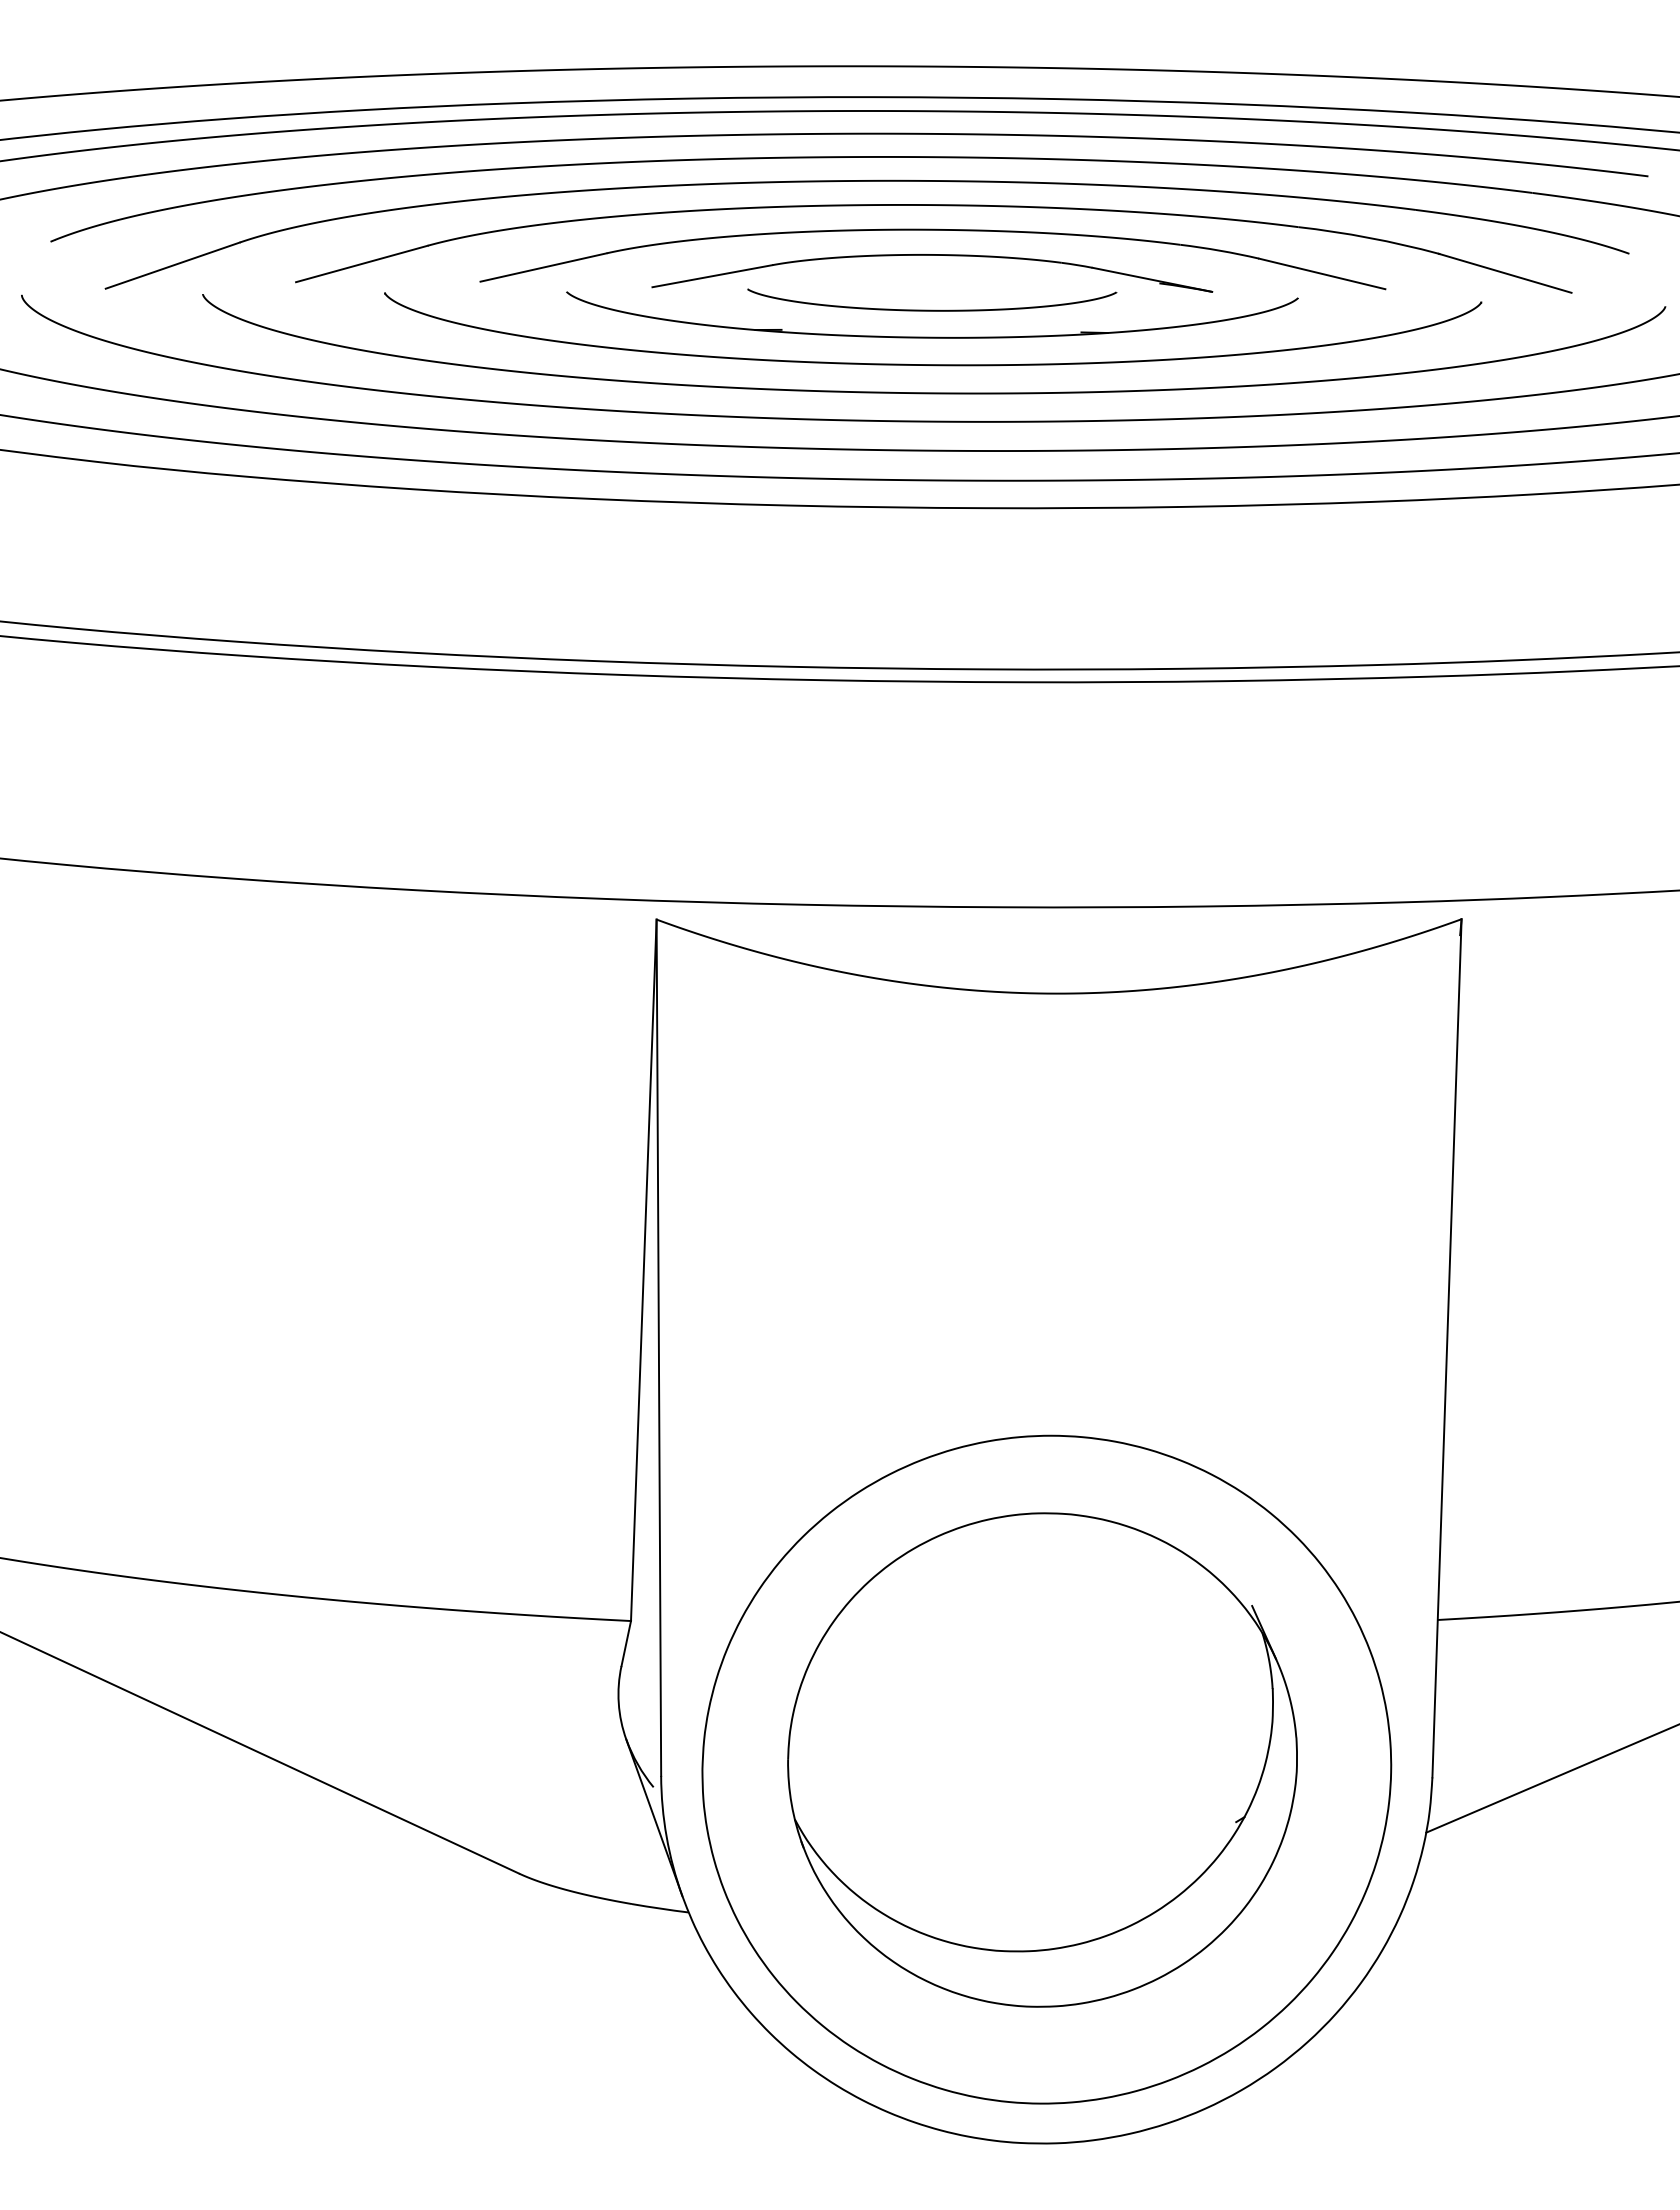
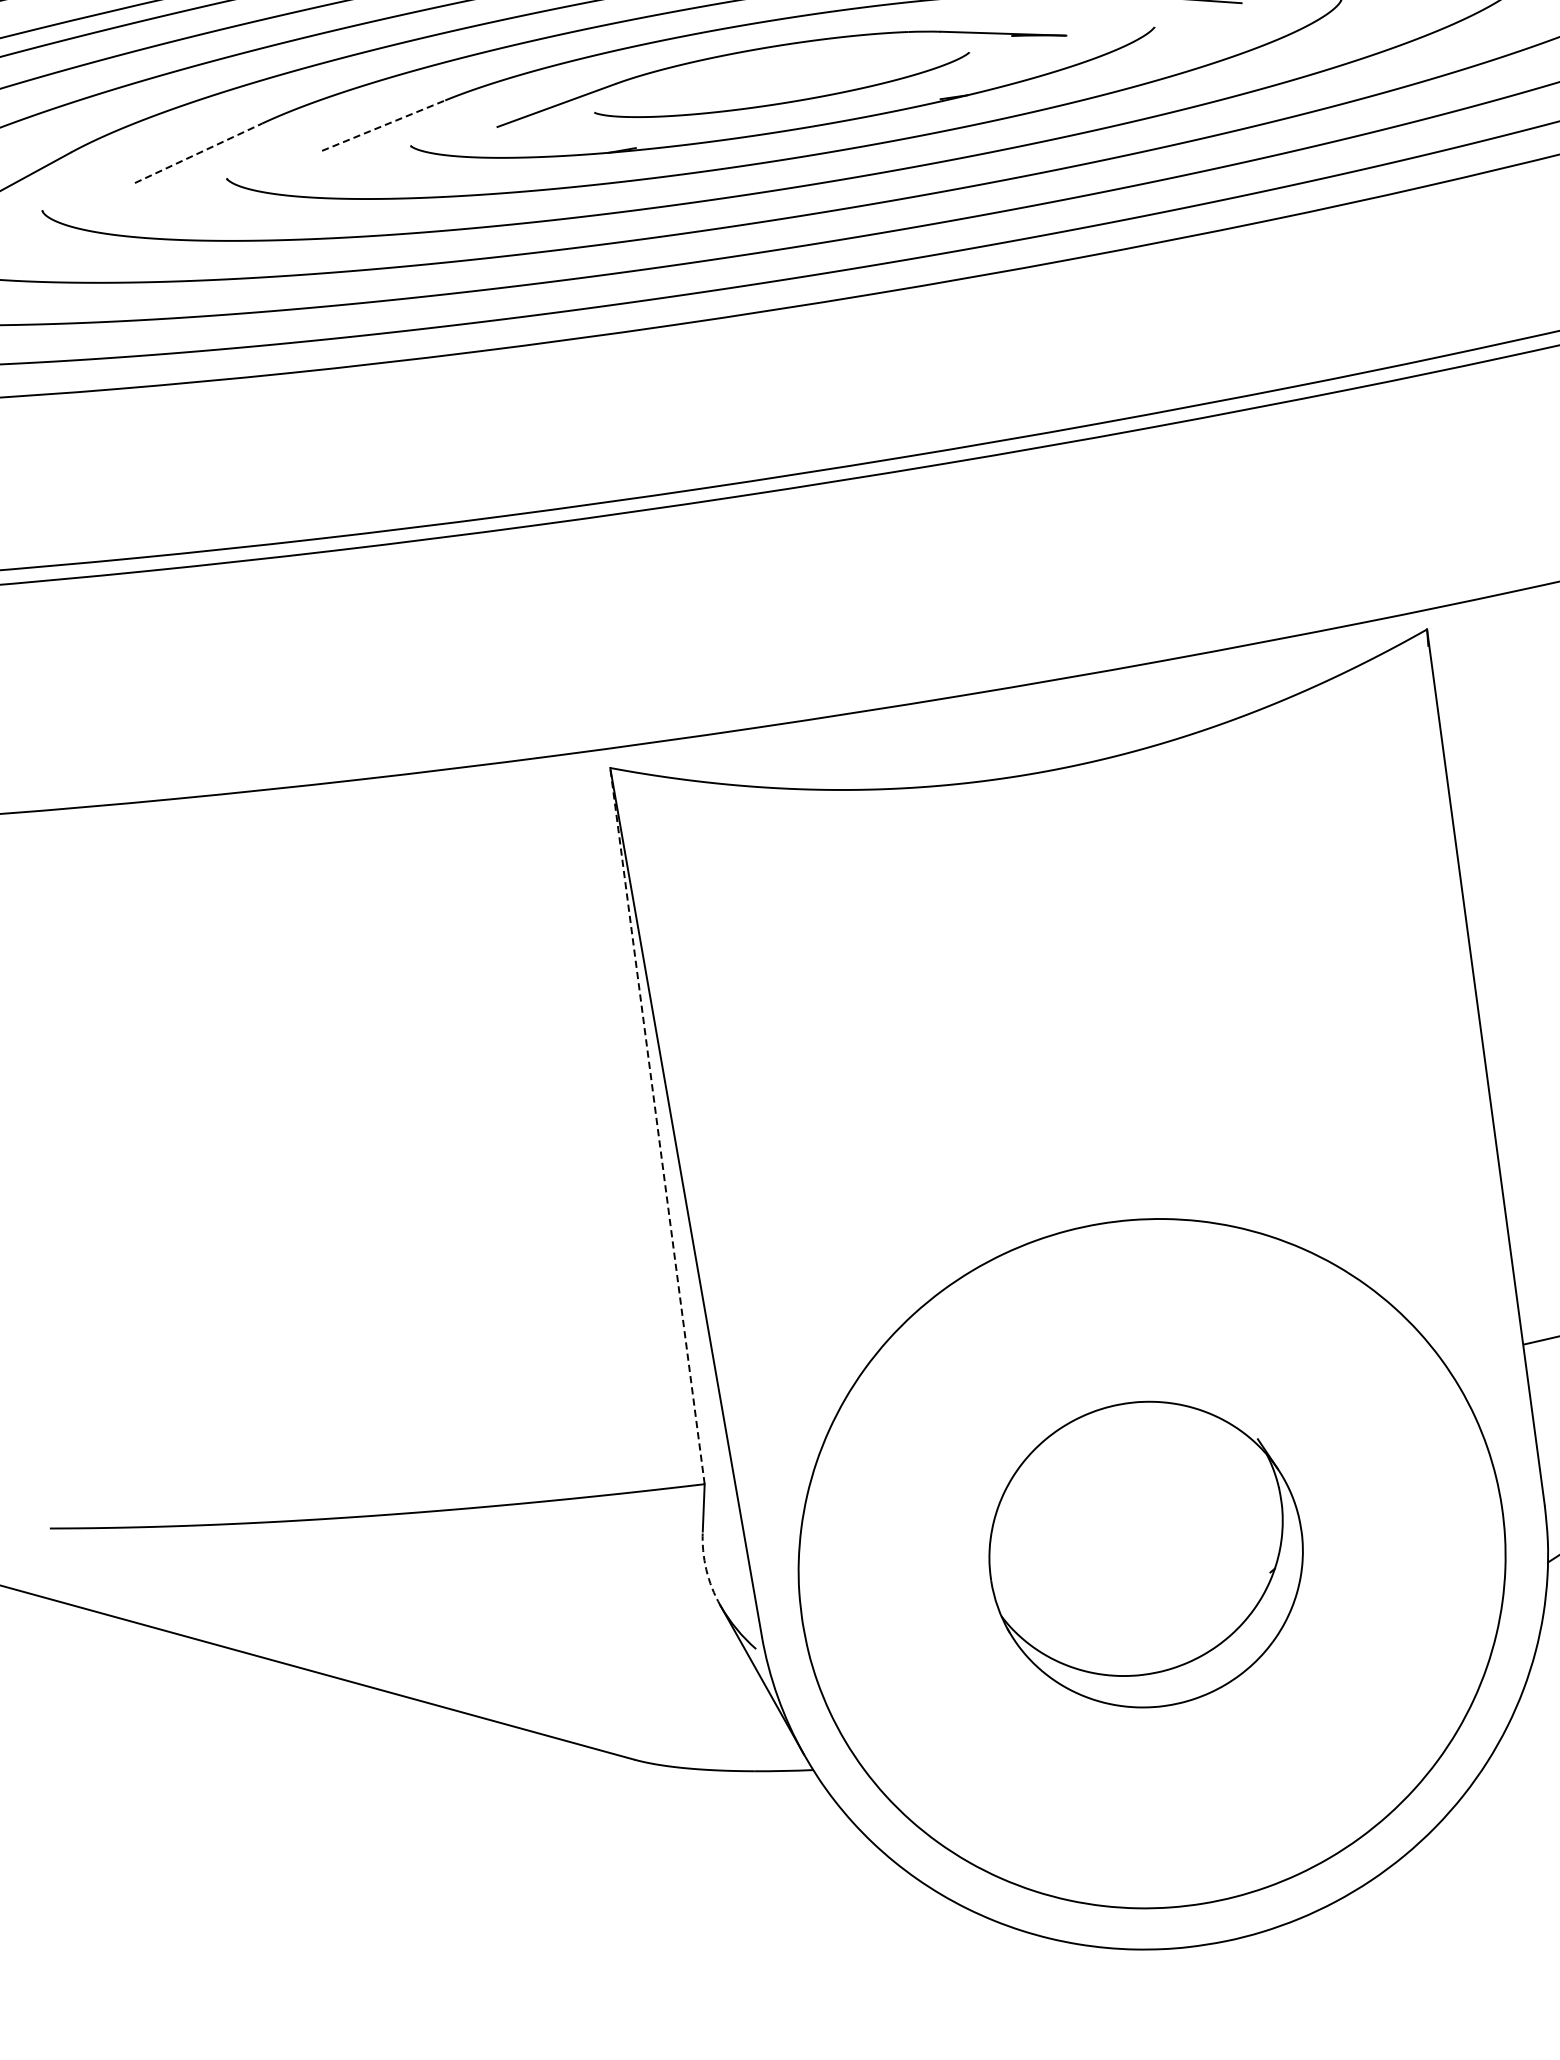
line: (362, 263) -> (199, 152), solid -> dashed
line: (543, 267) -> (383, 125), solid -> dashed
line: (643, 1270) -> (657, 1126), solid -> dashed
arc: (618, 1703) -> (706, 1570), solid -> dashed
part: (1042, 1759) -> (1146, 1554), size x0.6

